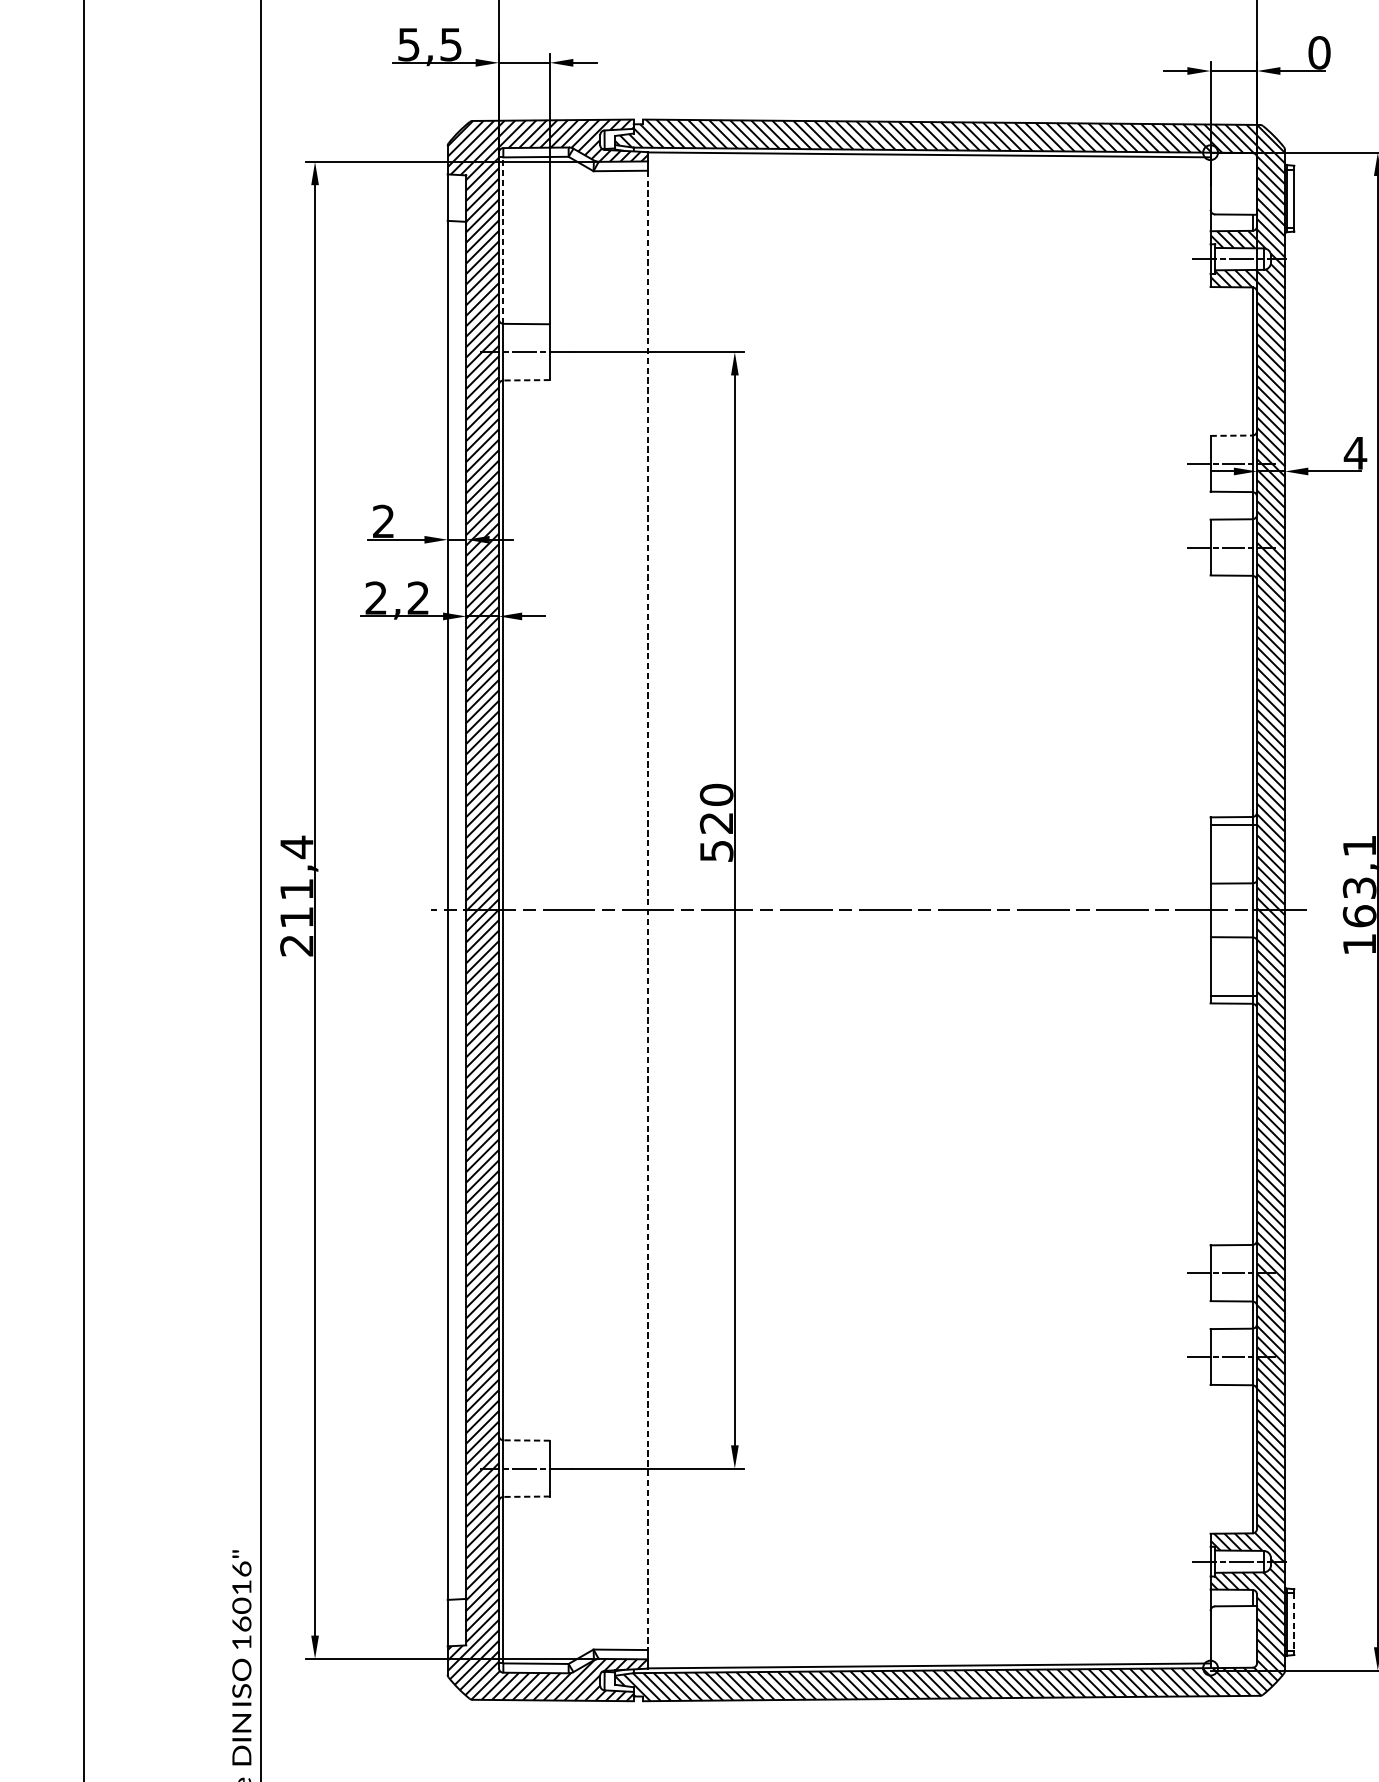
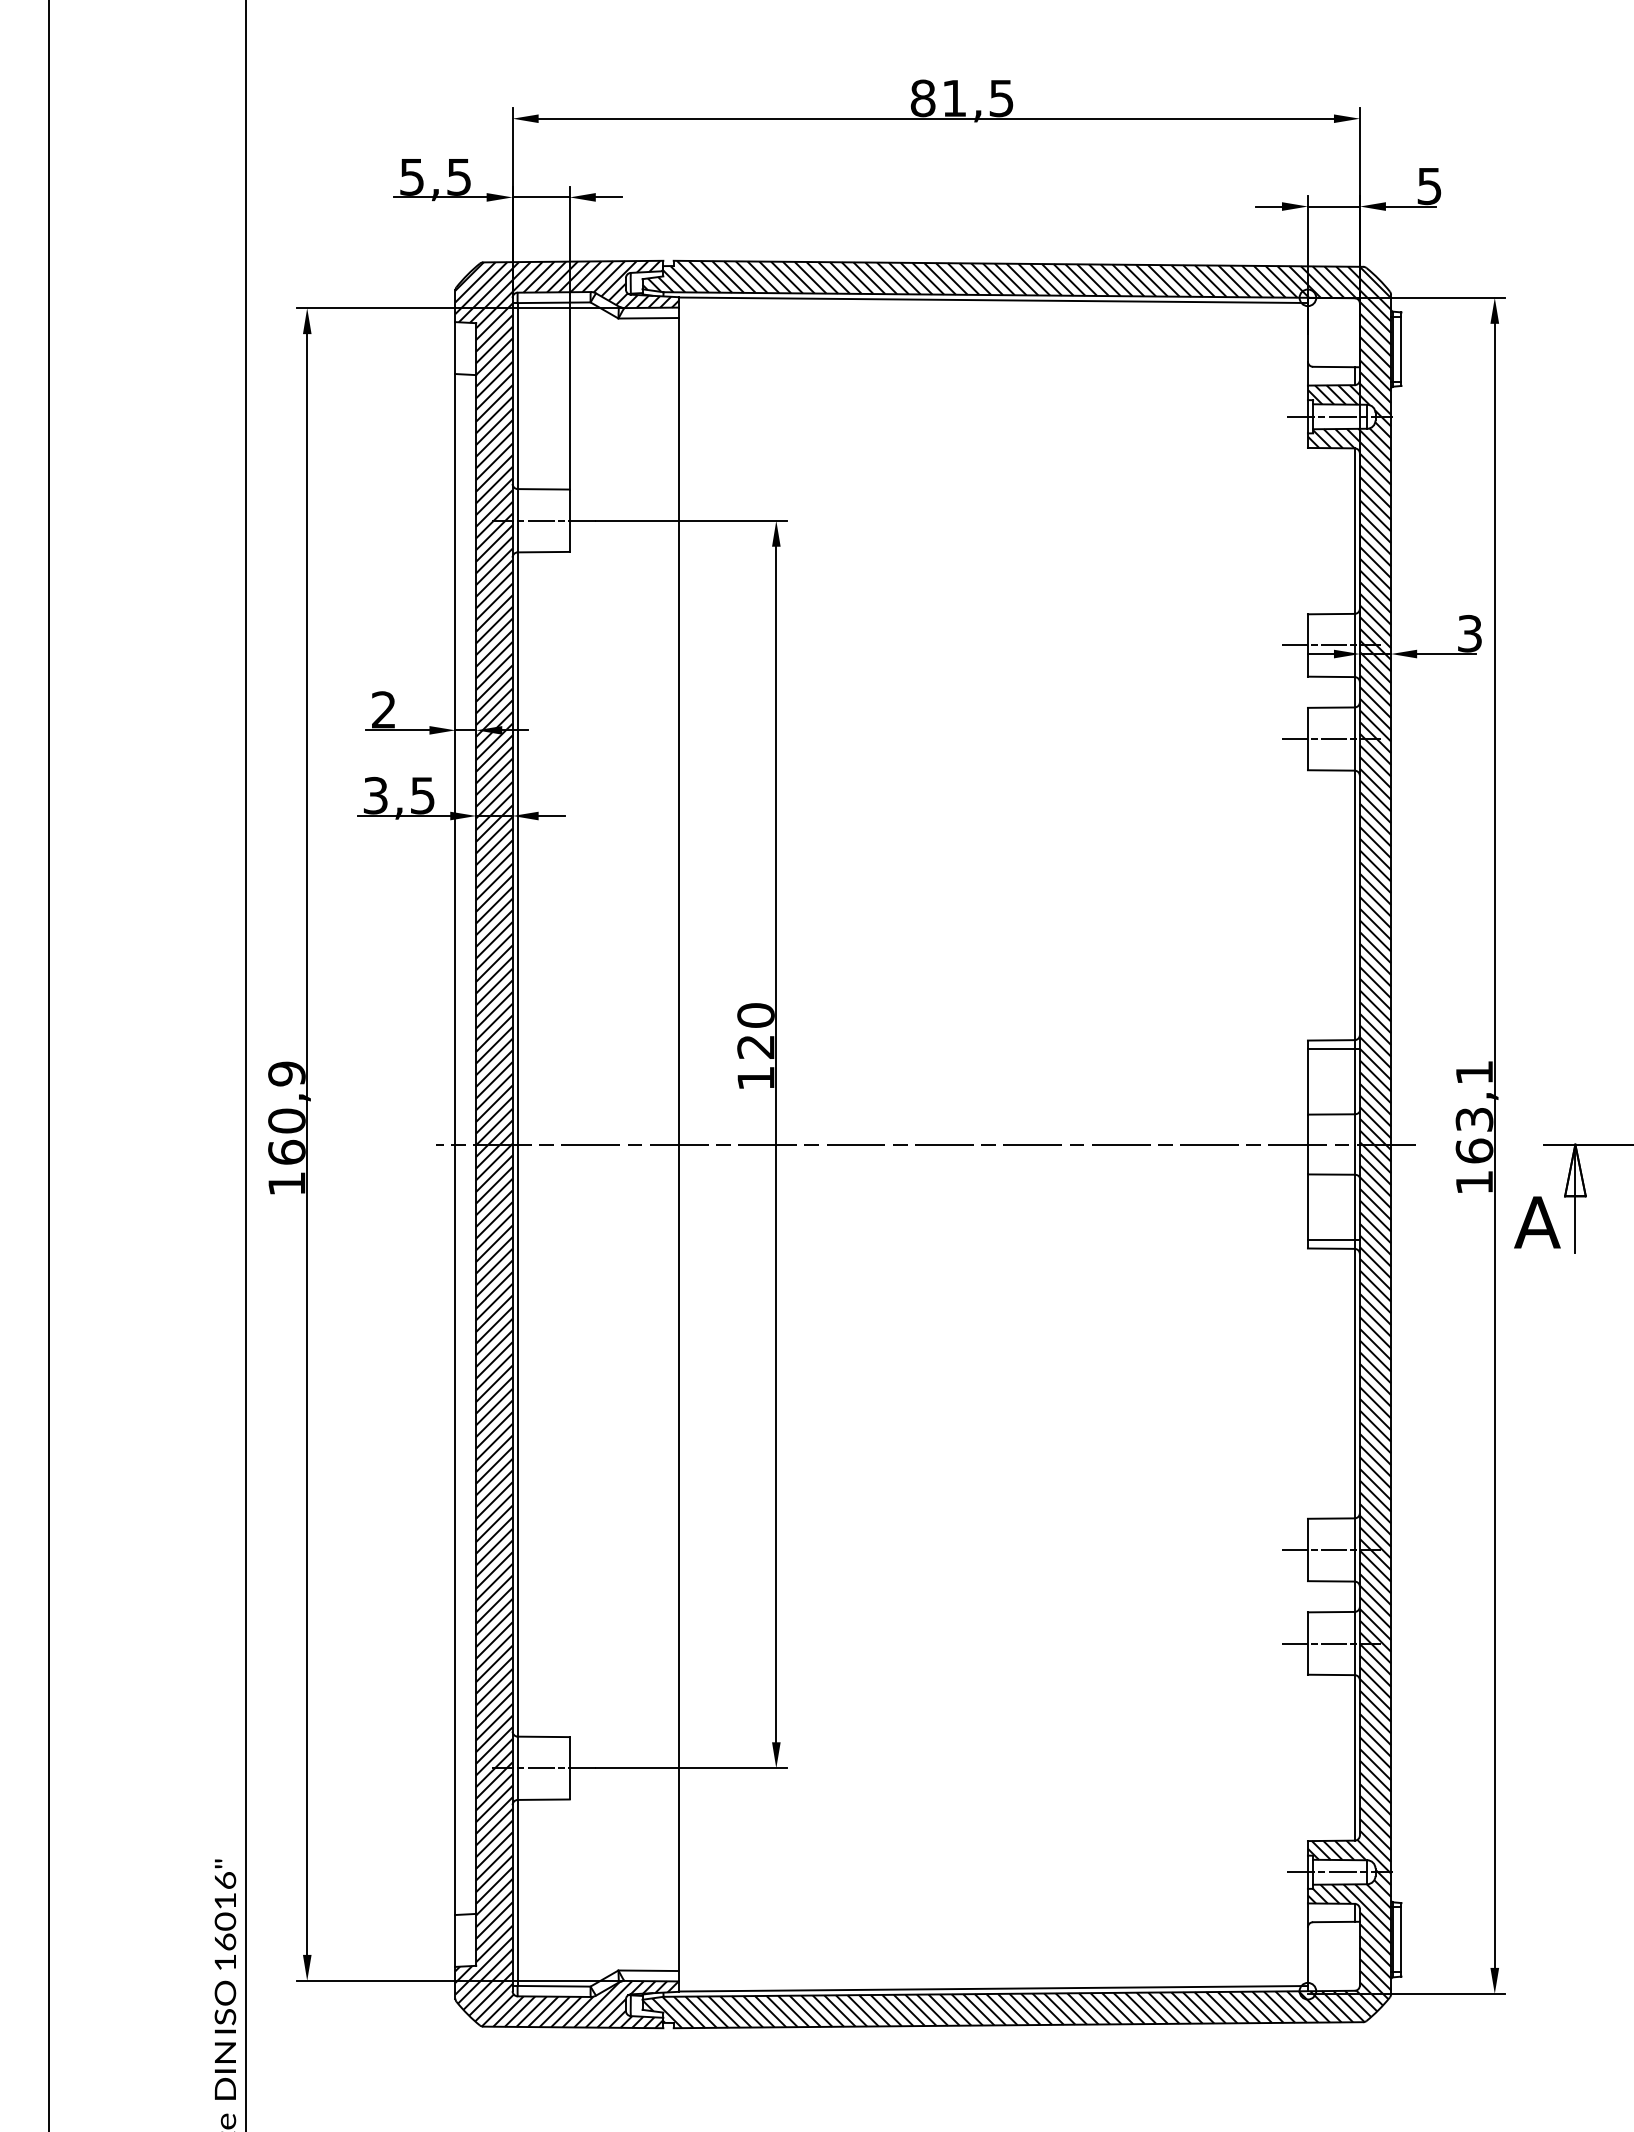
text: (1319, 53) -> (1429, 186), 0 -> 5
line: (503, 240) -> (517, 395), dashed -> solid
line: (526, 380) -> (543, 552), dashed -> solid
line: (1231, 436) -> (1331, 614), dashed -> solid
text: (1355, 453) -> (1469, 633), 4 -> 3
text: (396, 598) -> (398, 795), 2,2 -> 3,5
text: (716, 851) -> (755, 1078), 520 -> 120
text: (296, 896) -> (286, 1128), 211,4 -> 160,9
line: (647, 910) -> (678, 1144), dashed -> solid
line: (526, 1440) -> (543, 1736), dashed -> solid
line: (526, 1496) -> (543, 1799), dashed -> solid
line: (1294, 1622) -> (1401, 1940), dashed -> solid

